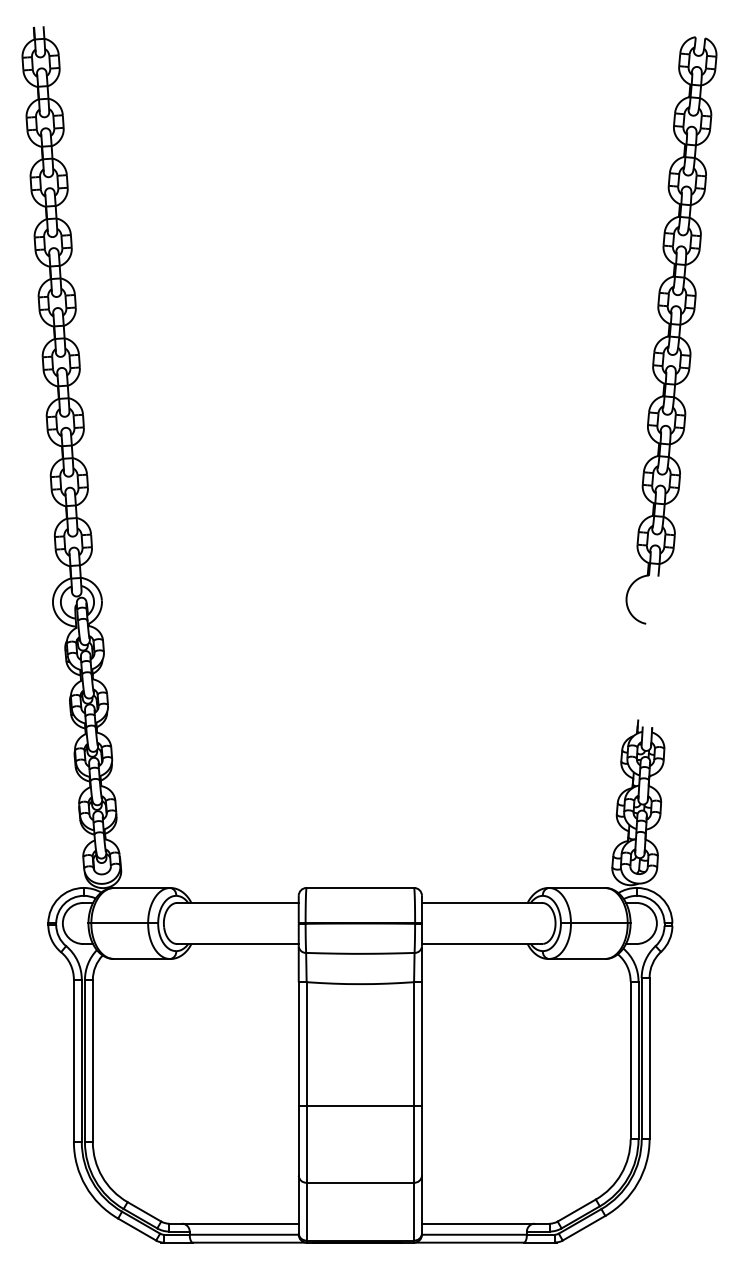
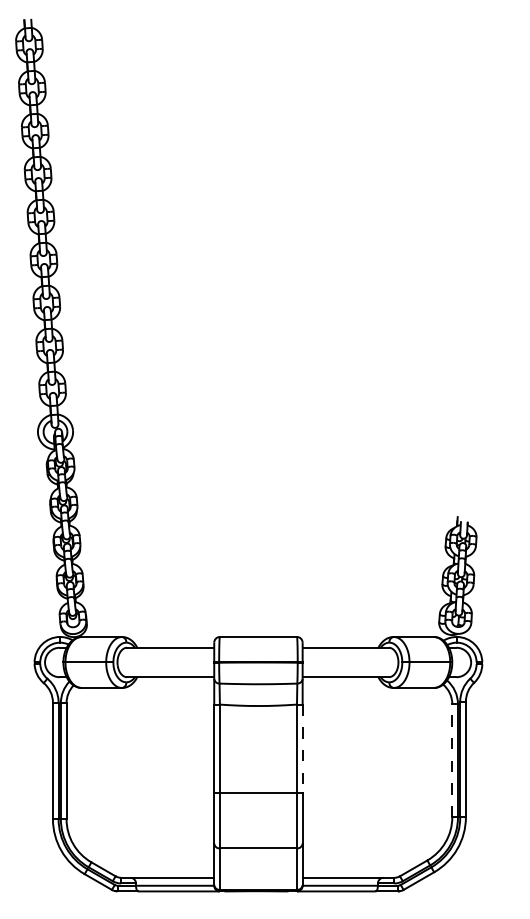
part: (671, 329) -> (481, 236), removed
line: (421, 1044) -> (302, 749), solid -> dashed
line: (630, 1060) -> (452, 760), solid -> dashed

